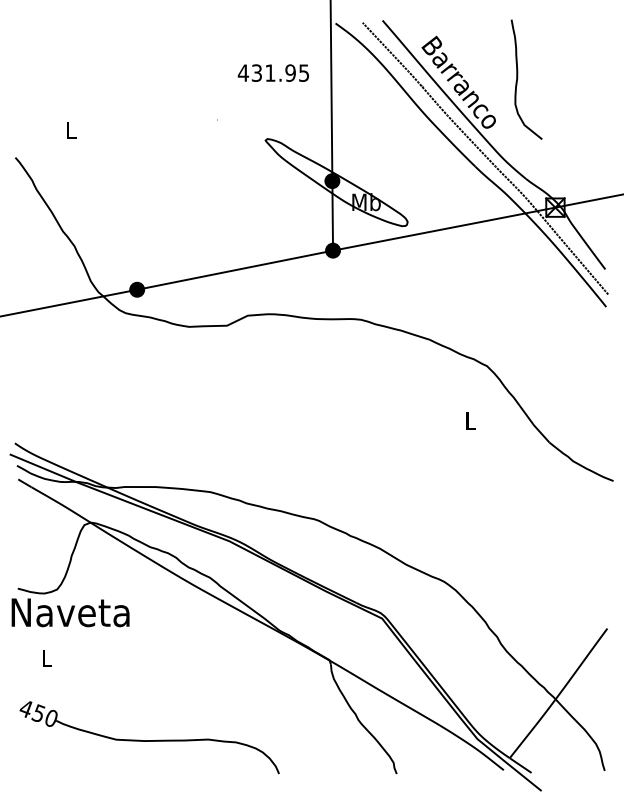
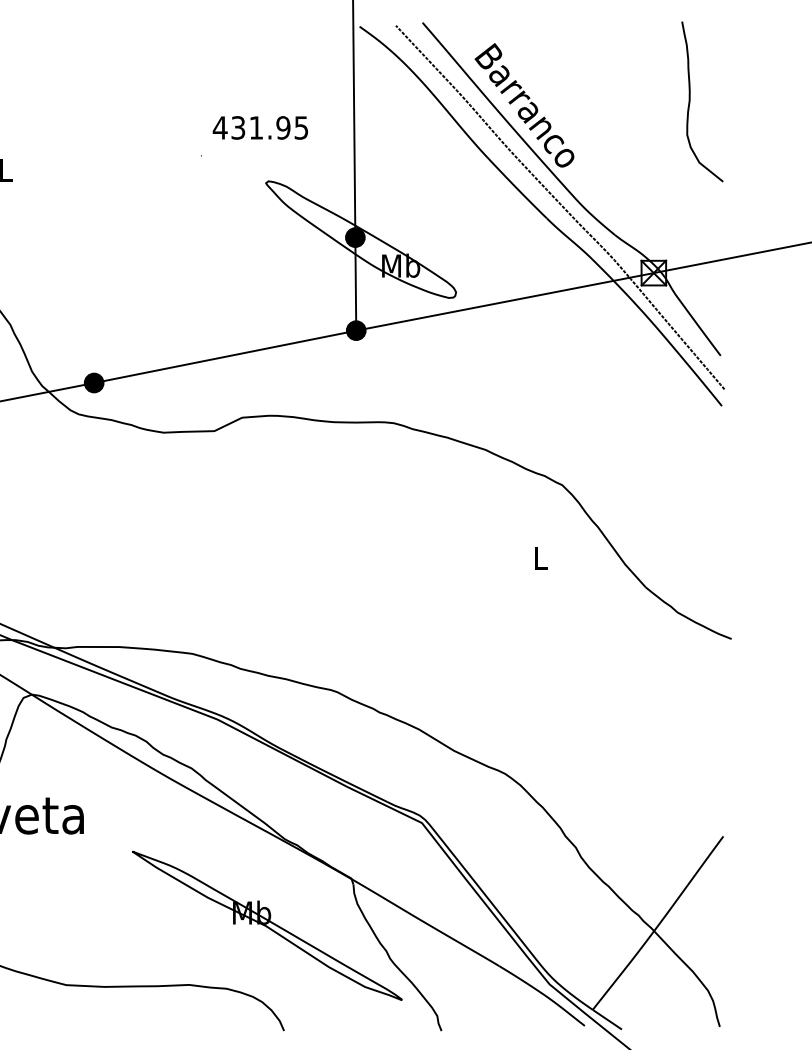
text: (272, 72) -> (259, 127), moved
curve: (518, 78) -> (691, 100), moved
part: (266, 695) -> (267, 925), added

